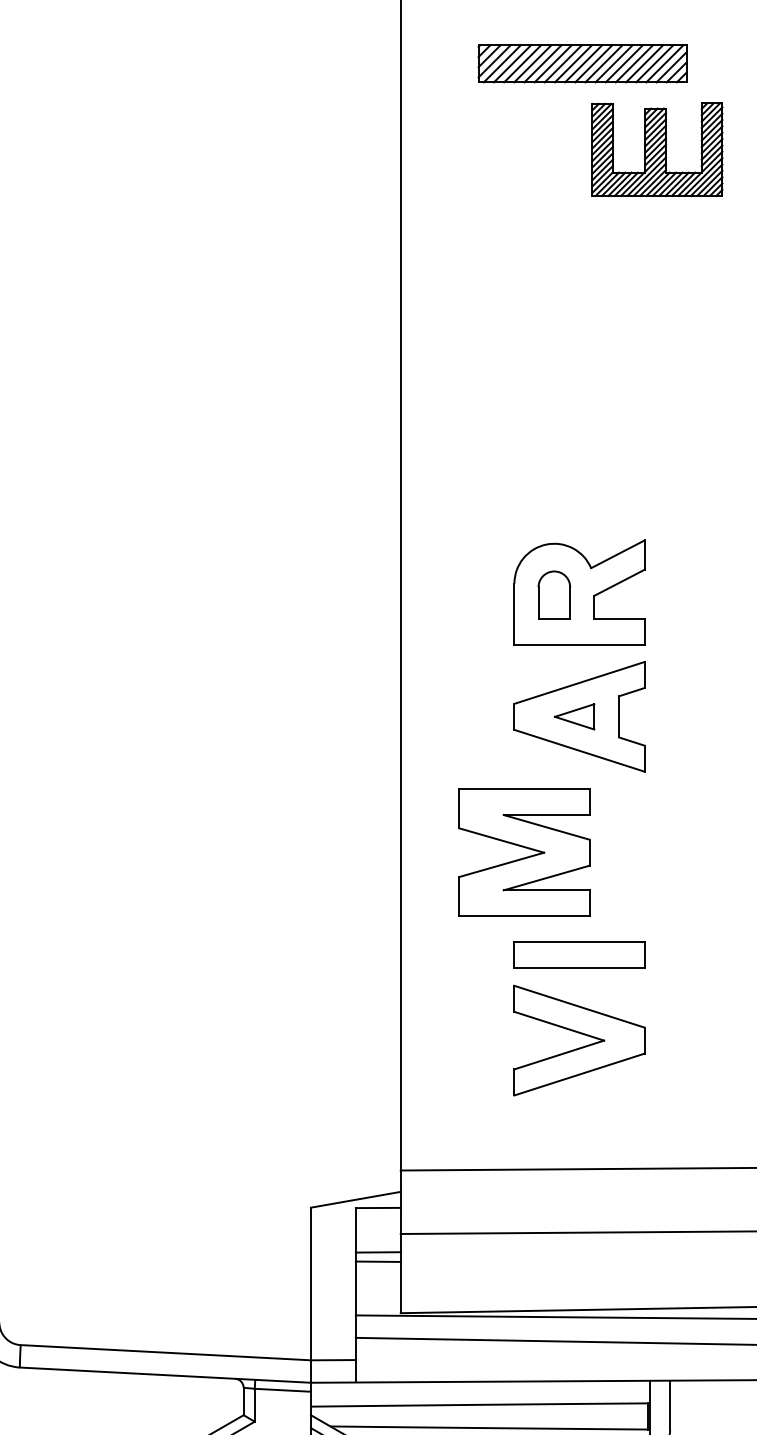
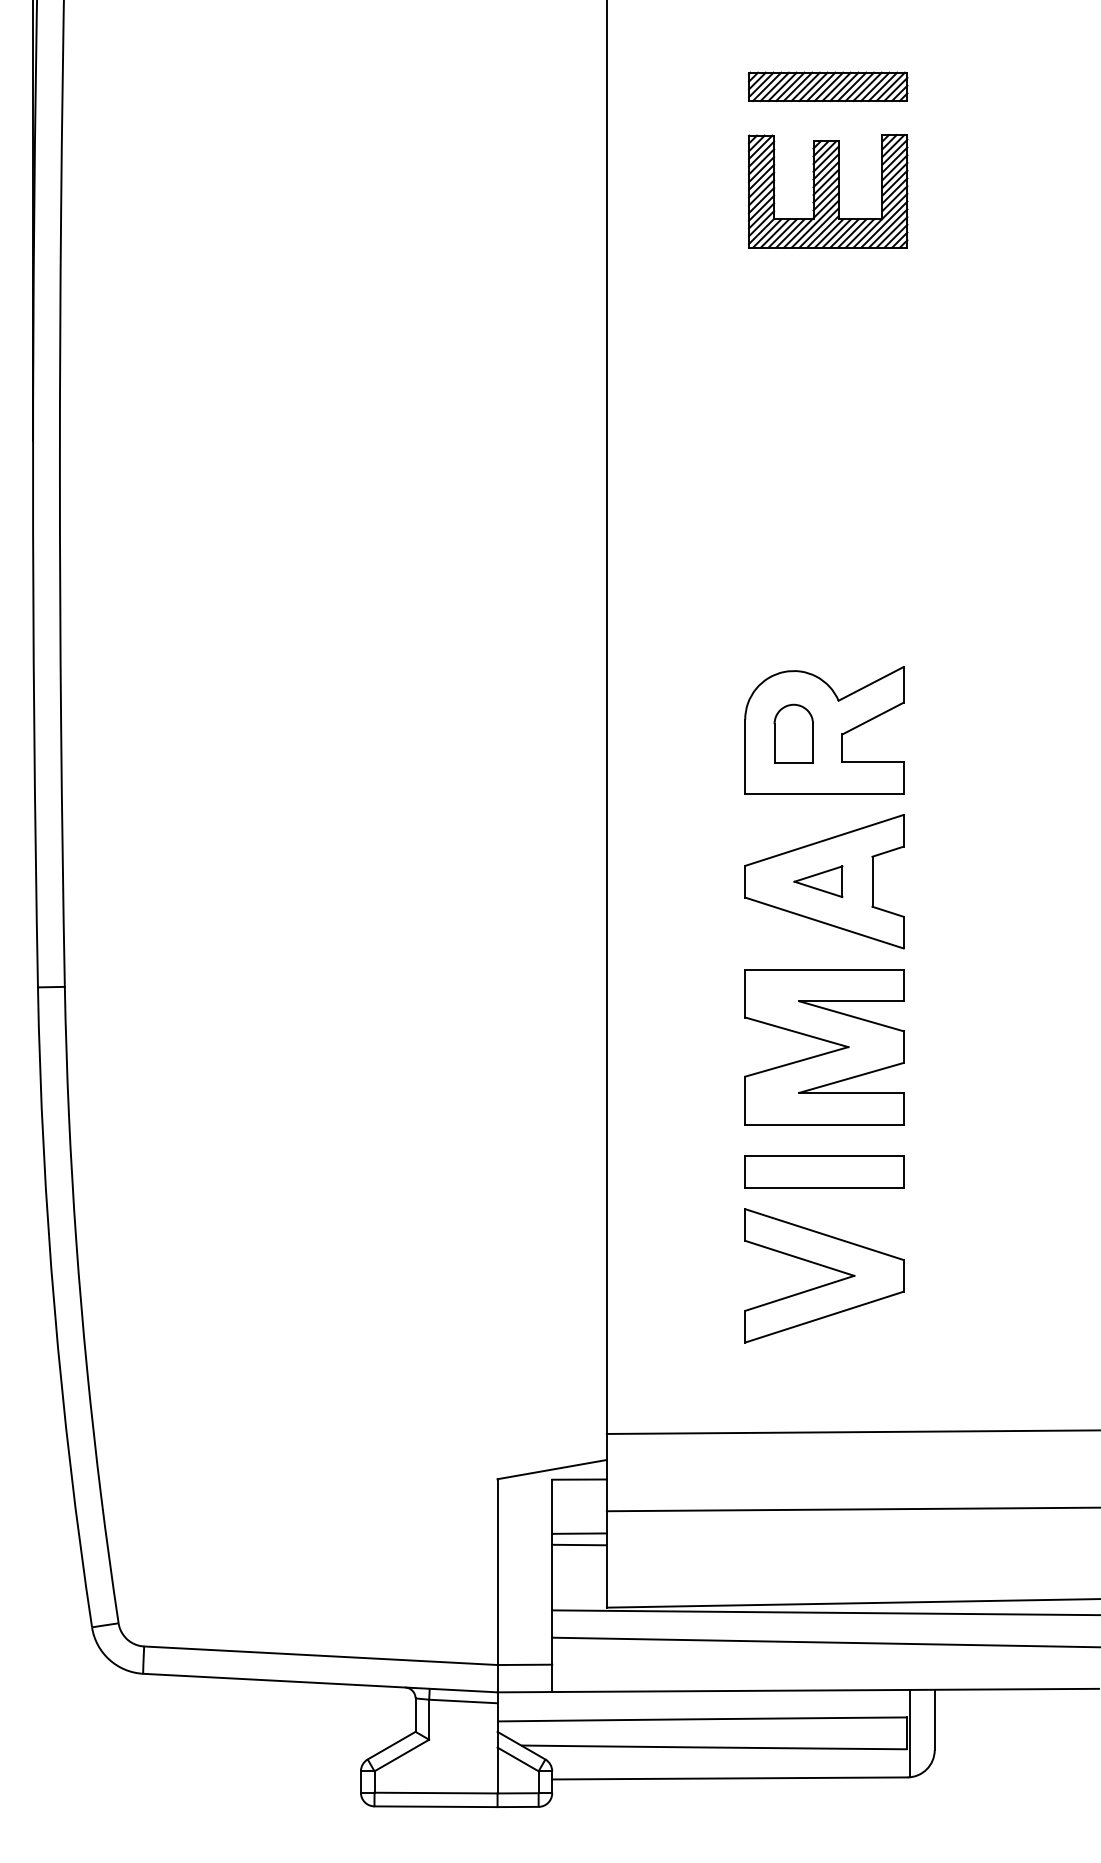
part: (582, 63) -> (827, 86), size x0.62
part: (656, 149) -> (827, 191), moved
part: (524, 853) -> (824, 1047), moved

